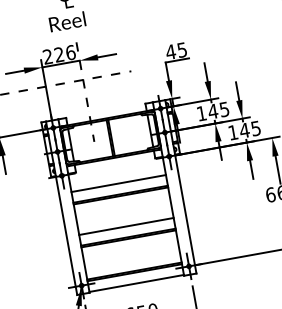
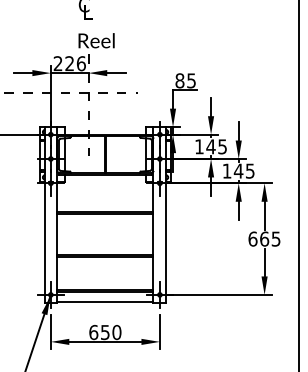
text: (67, 21) -> (96, 40), moved
text: (170, 51) -> (179, 80), 45 -> 85
line: (118, 183) -> (105, 200), removed
line: (126, 226) -> (105, 244), removed

